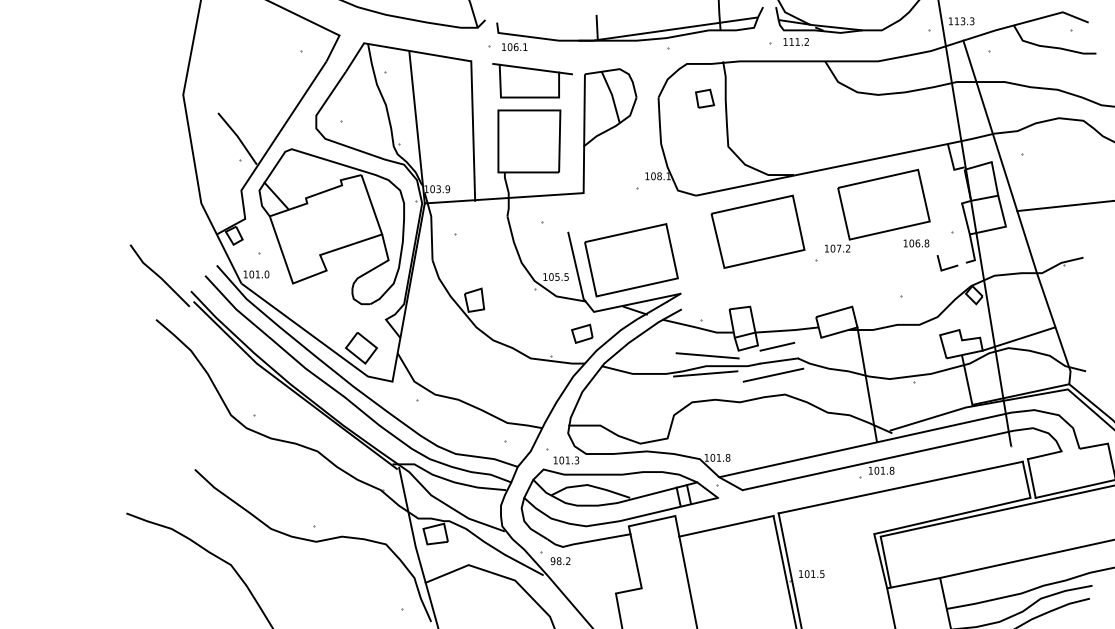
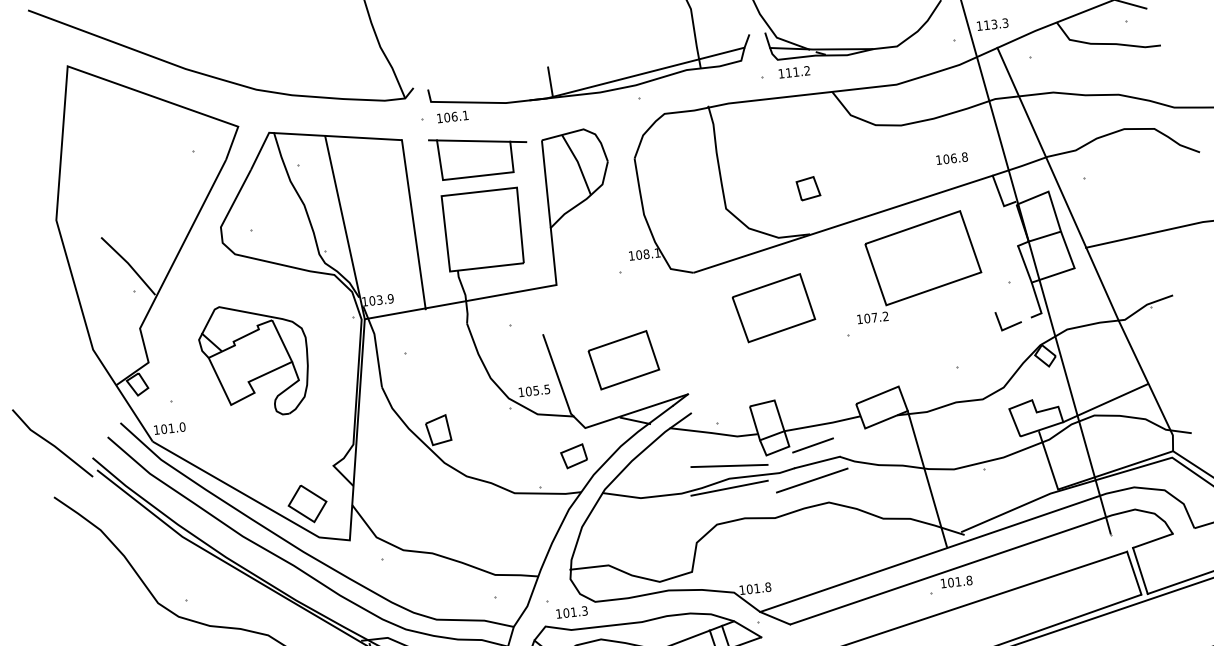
part: (705, 98) -> (808, 188), moved
part: (331, 226) -> (254, 360), size x0.6
part: (757, 231) -> (773, 307), size x0.7
text: (916, 243) -> (952, 158), moved
part: (631, 260) -> (623, 360), size x0.6

